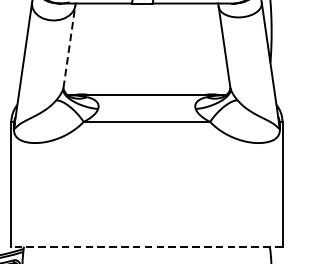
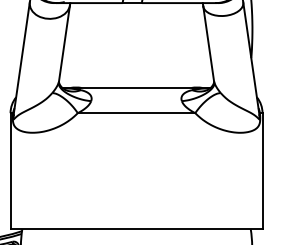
line: (69, 46) -> (64, 43), dashed -> solid
line: (146, 247) -> (136, 229), dashed -> solid

